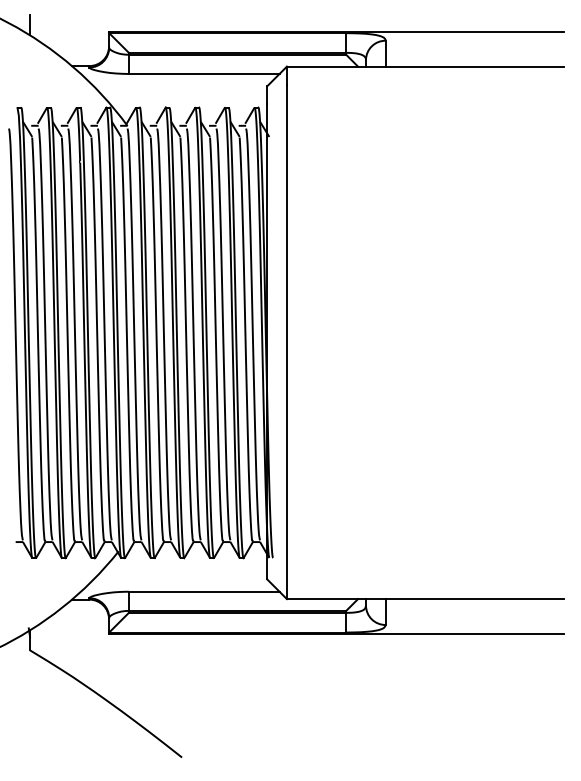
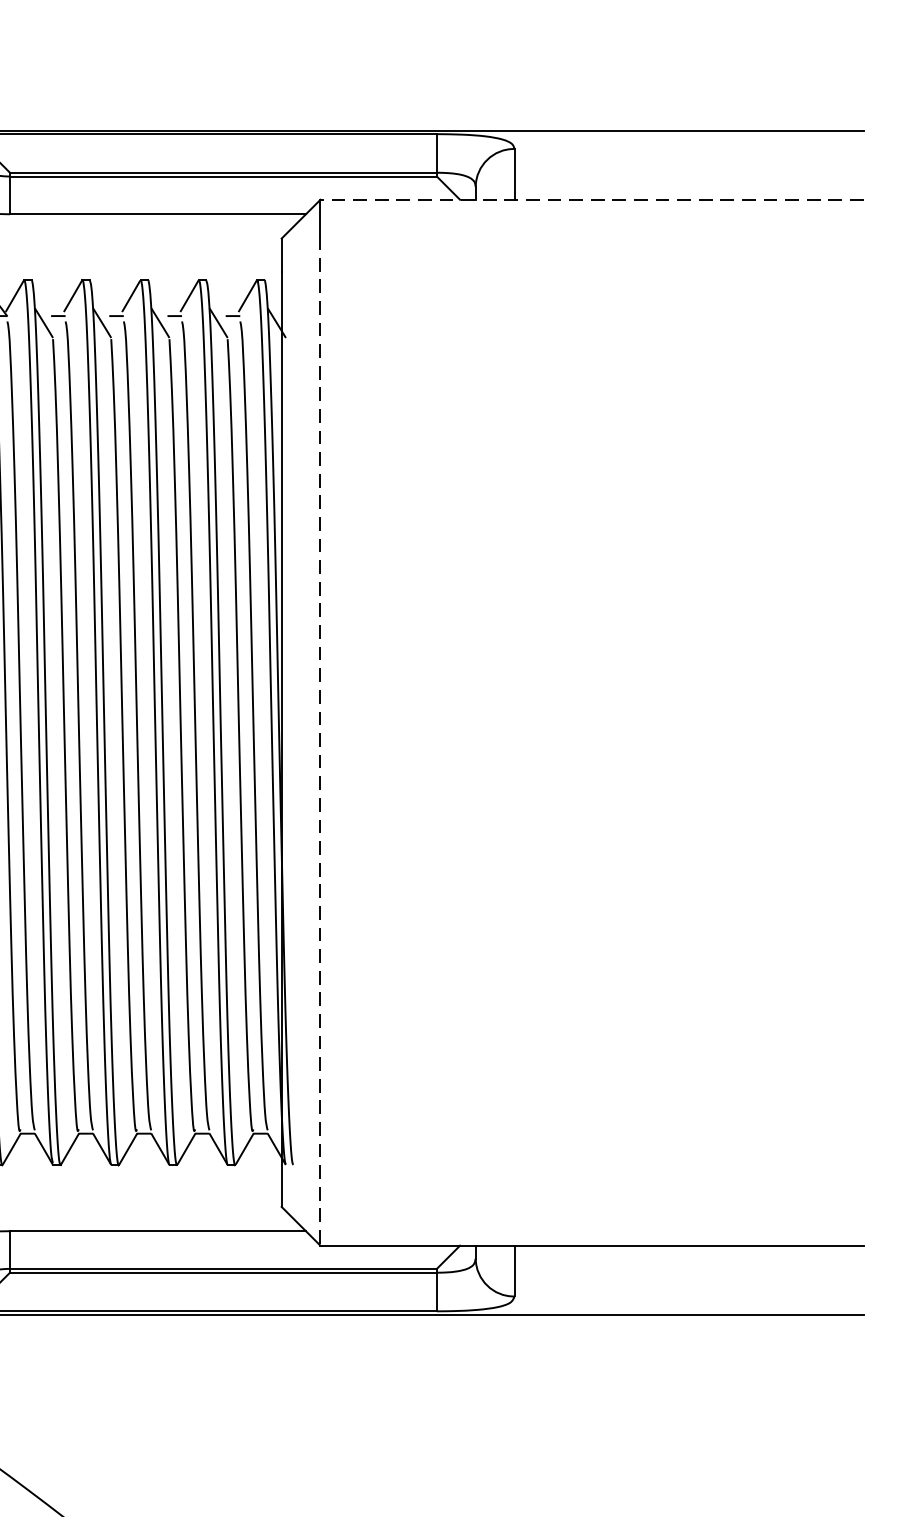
line: (424, 66) -> (590, 199), solid -> dashed
line: (286, 342) -> (319, 741), solid -> dashed

